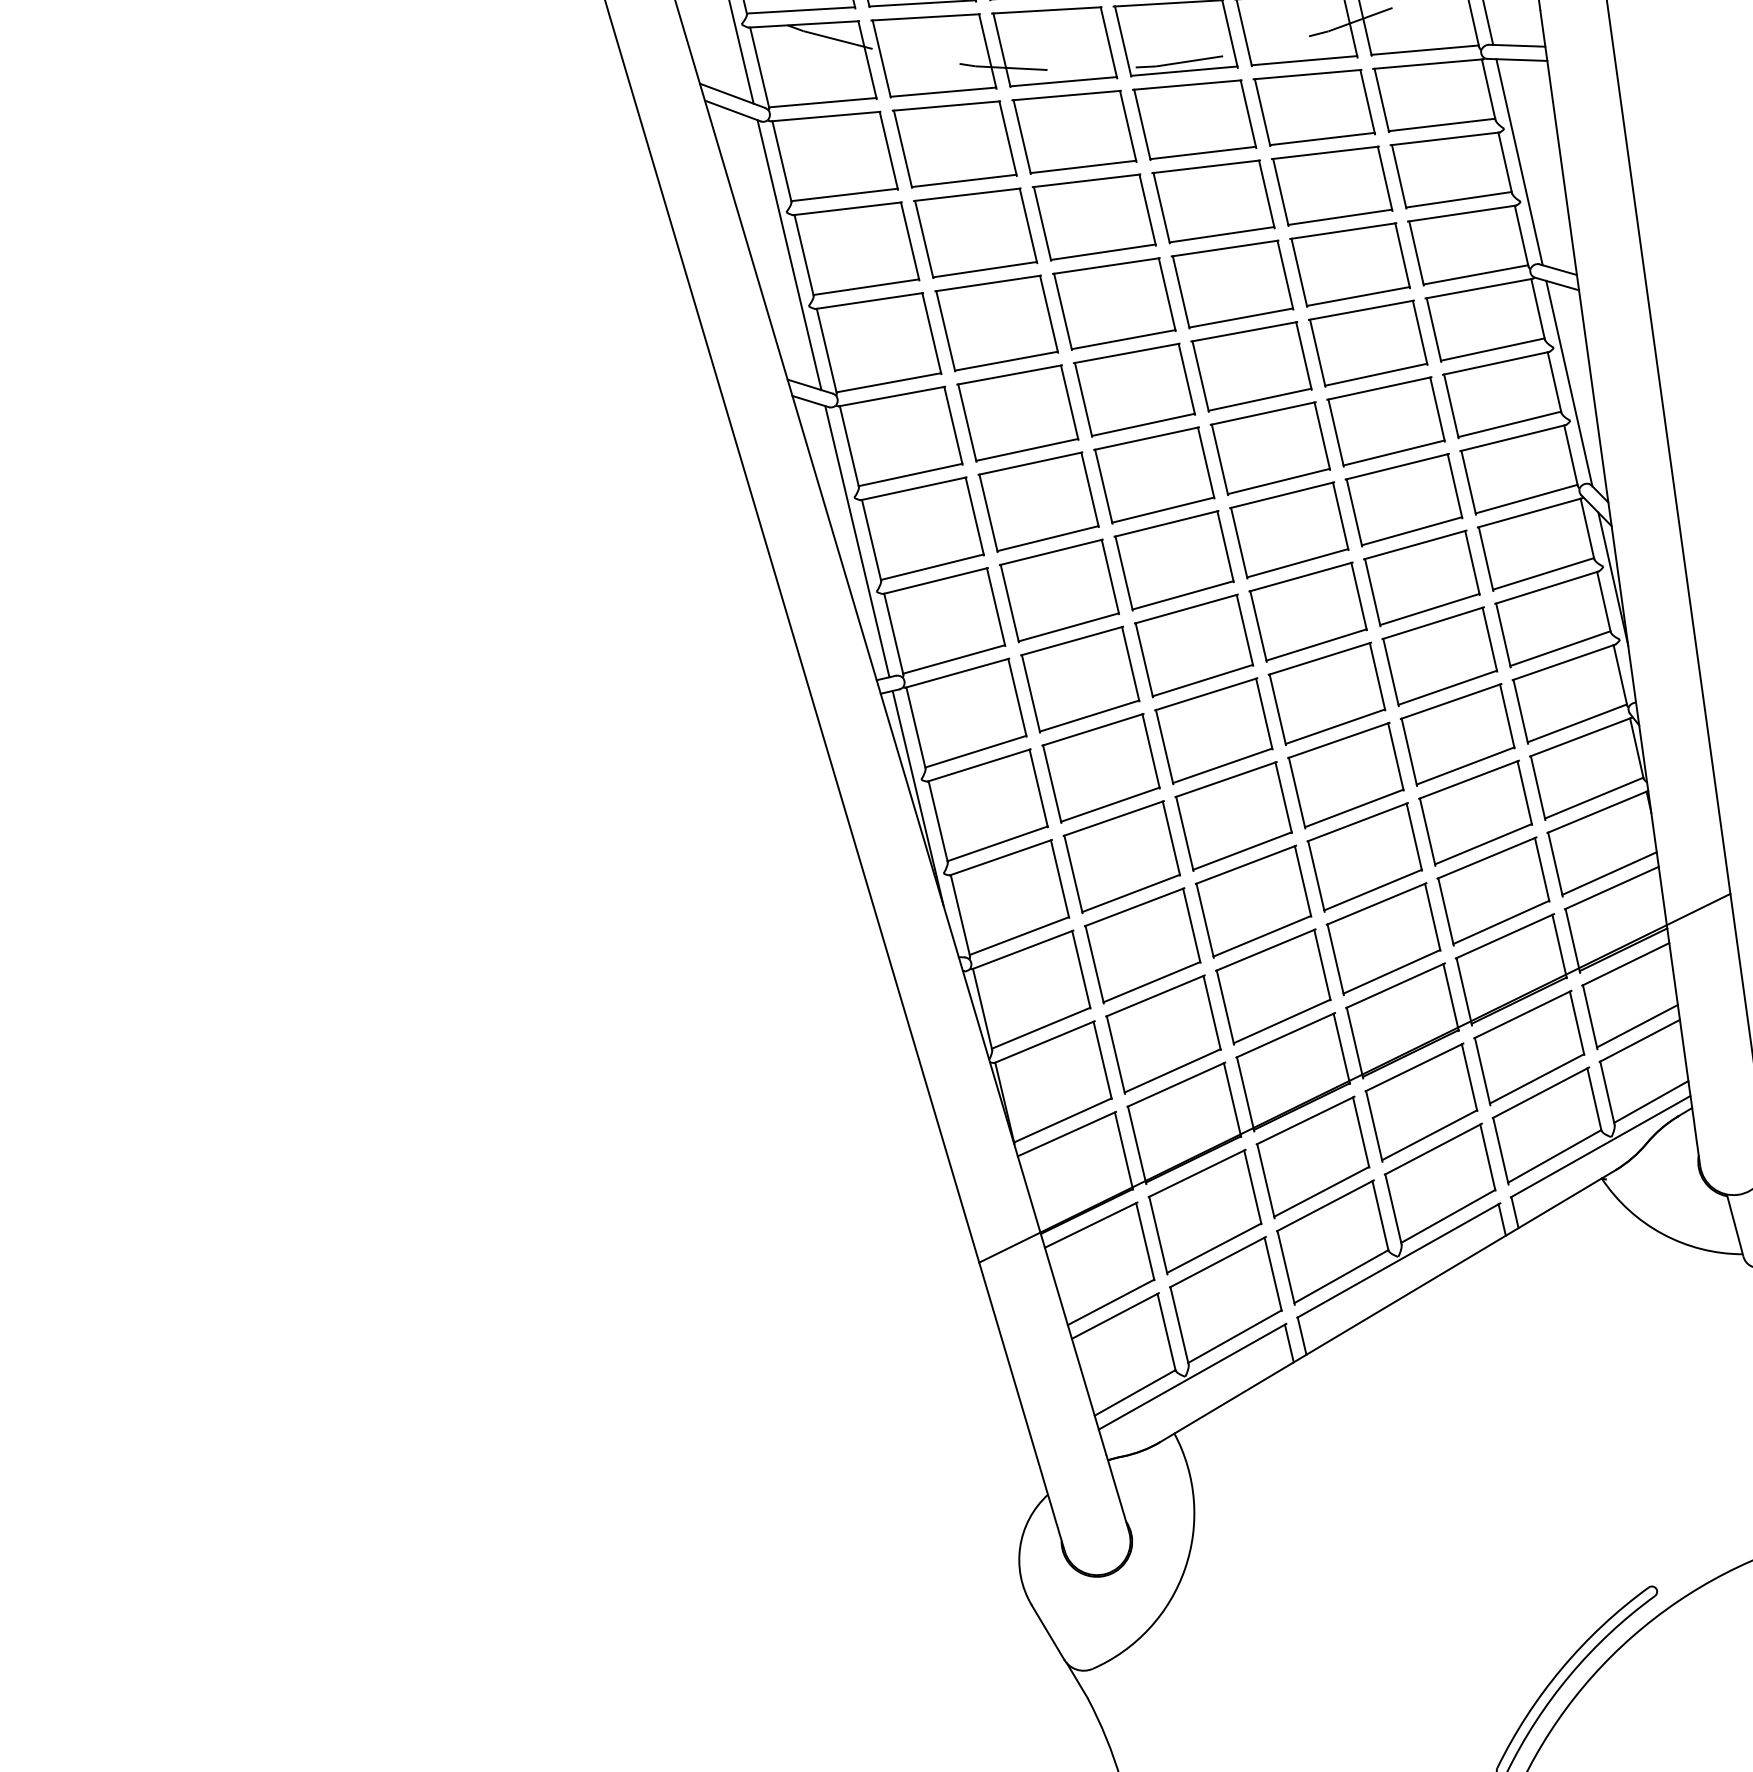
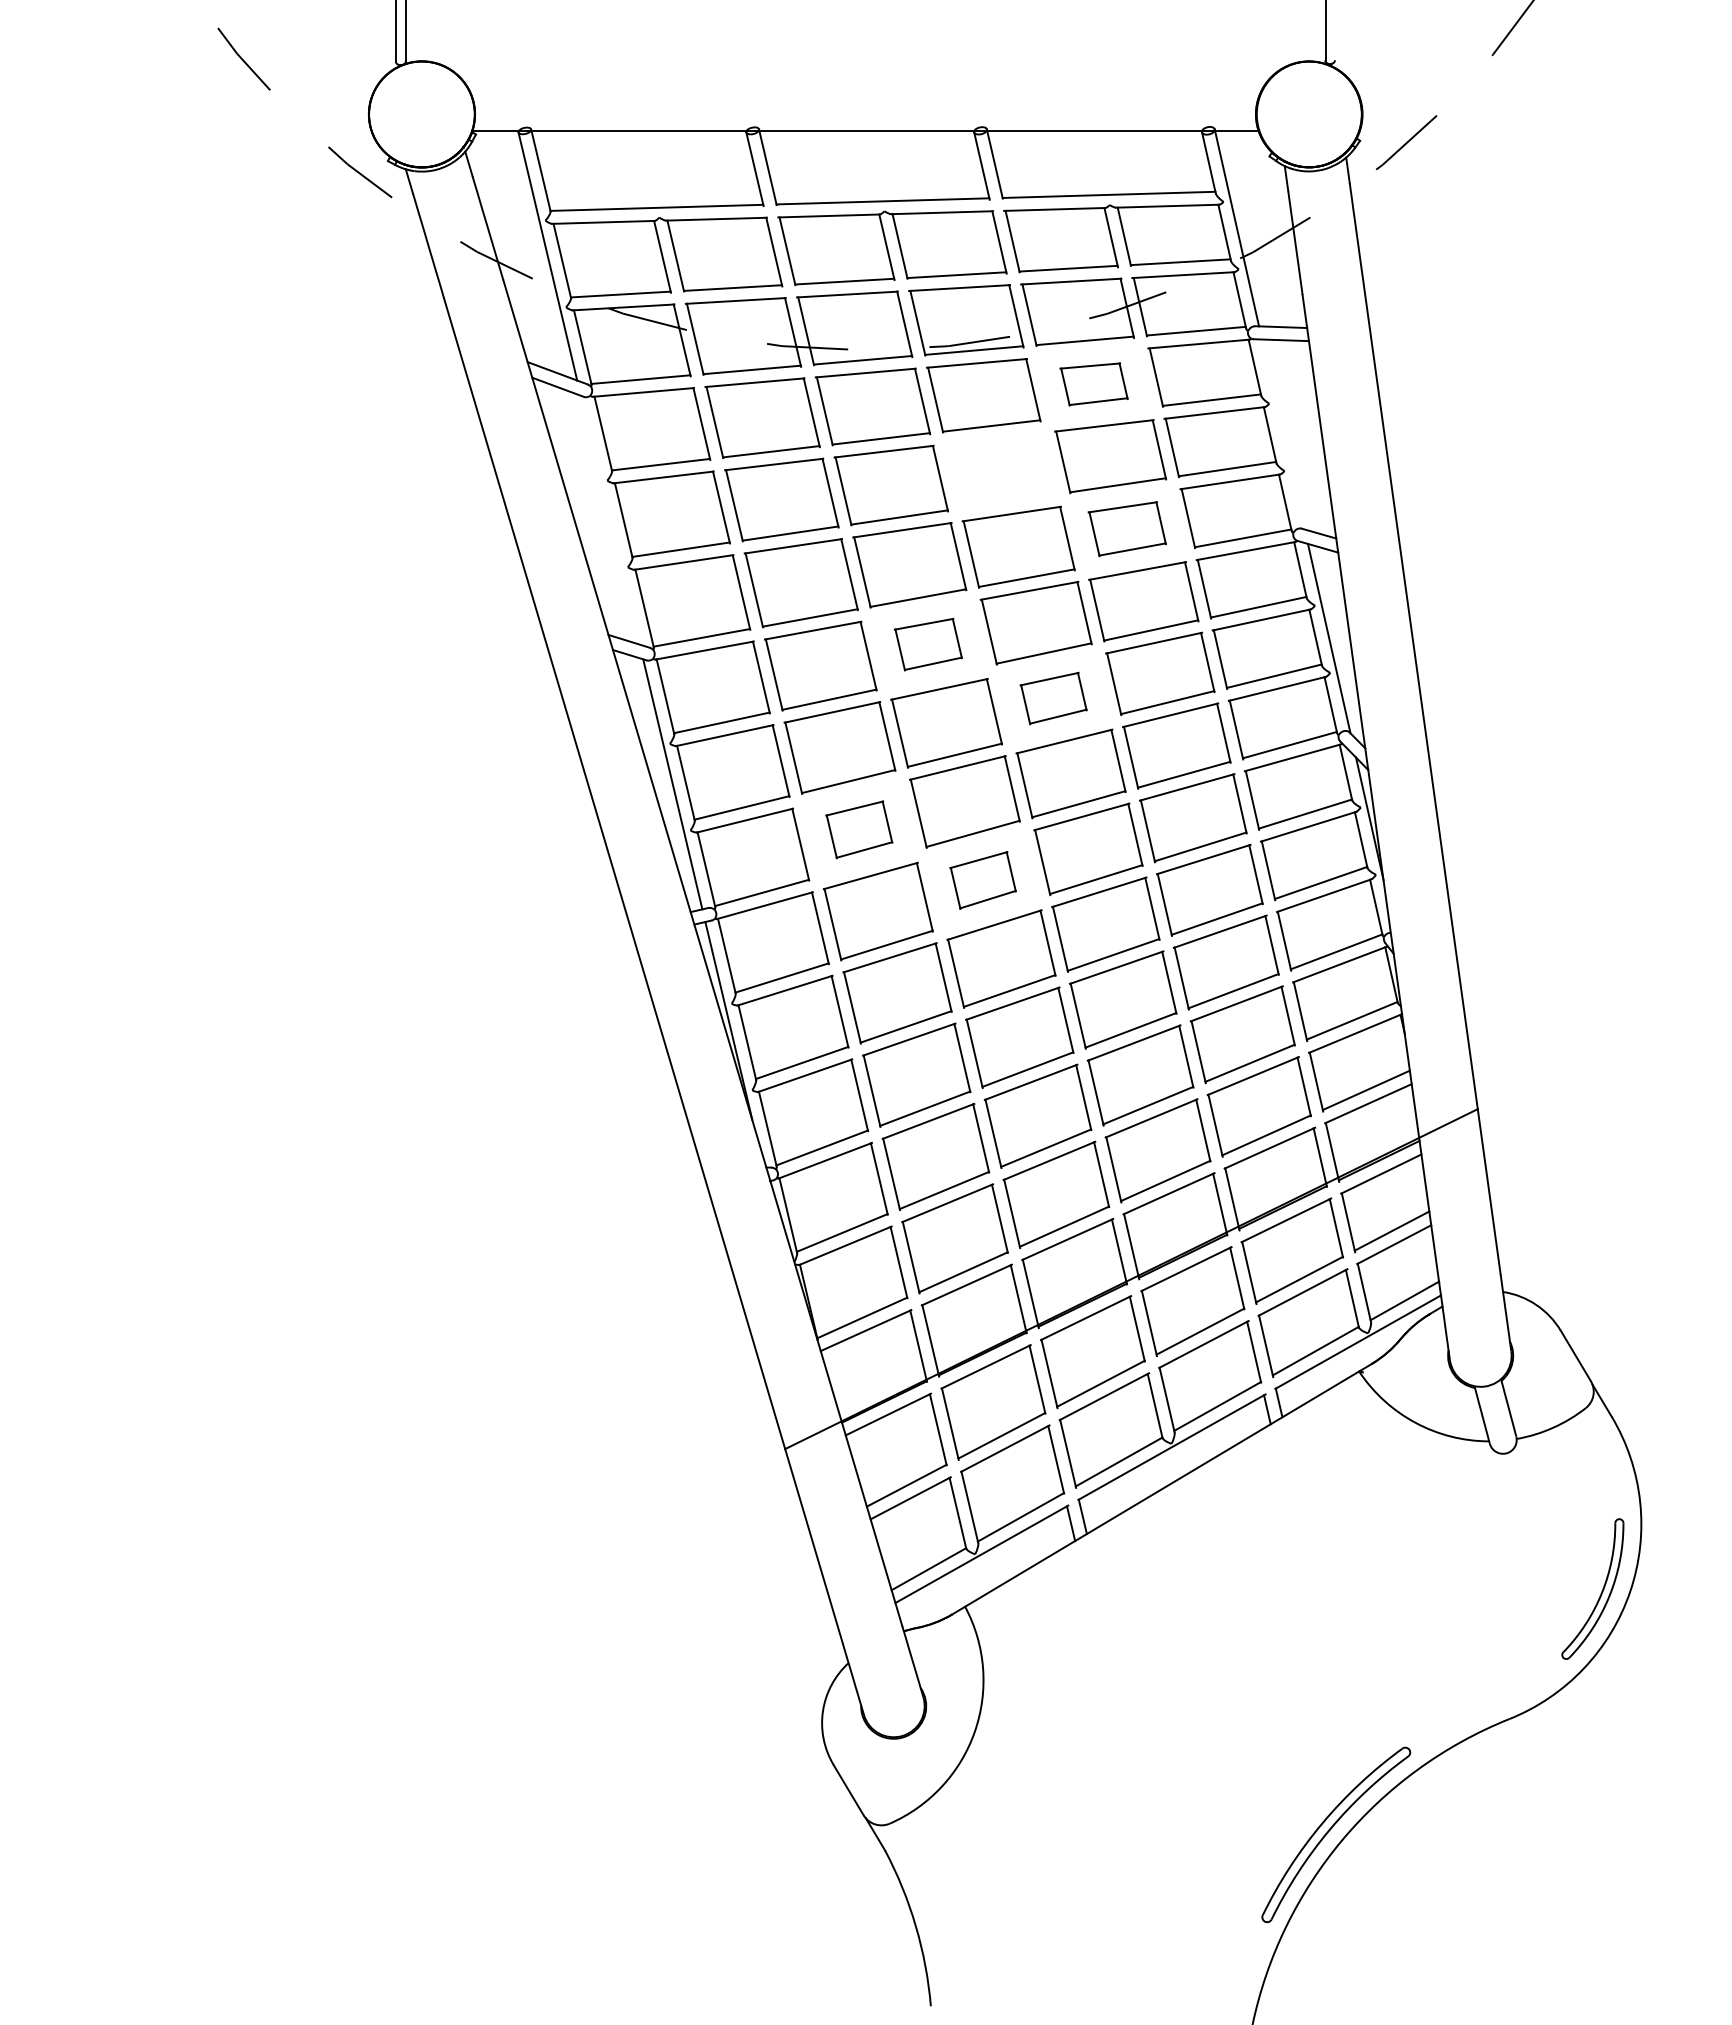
part: (1313, 107) -> (1093, 384), size x0.6
line: (1519, 162) -> (1283, 434), removed
part: (1212, 202) -> (1000, 471), removed
line: (788, 254) -> (609, 519), removed
part: (1350, 264) -> (1127, 528), size x0.7
part: (1134, 389) -> (928, 644), size x0.6
part: (1270, 448) -> (1053, 698), size x0.6
part: (1059, 590) -> (859, 829), size x0.6
part: (1193, 645) -> (982, 880), size x0.6

